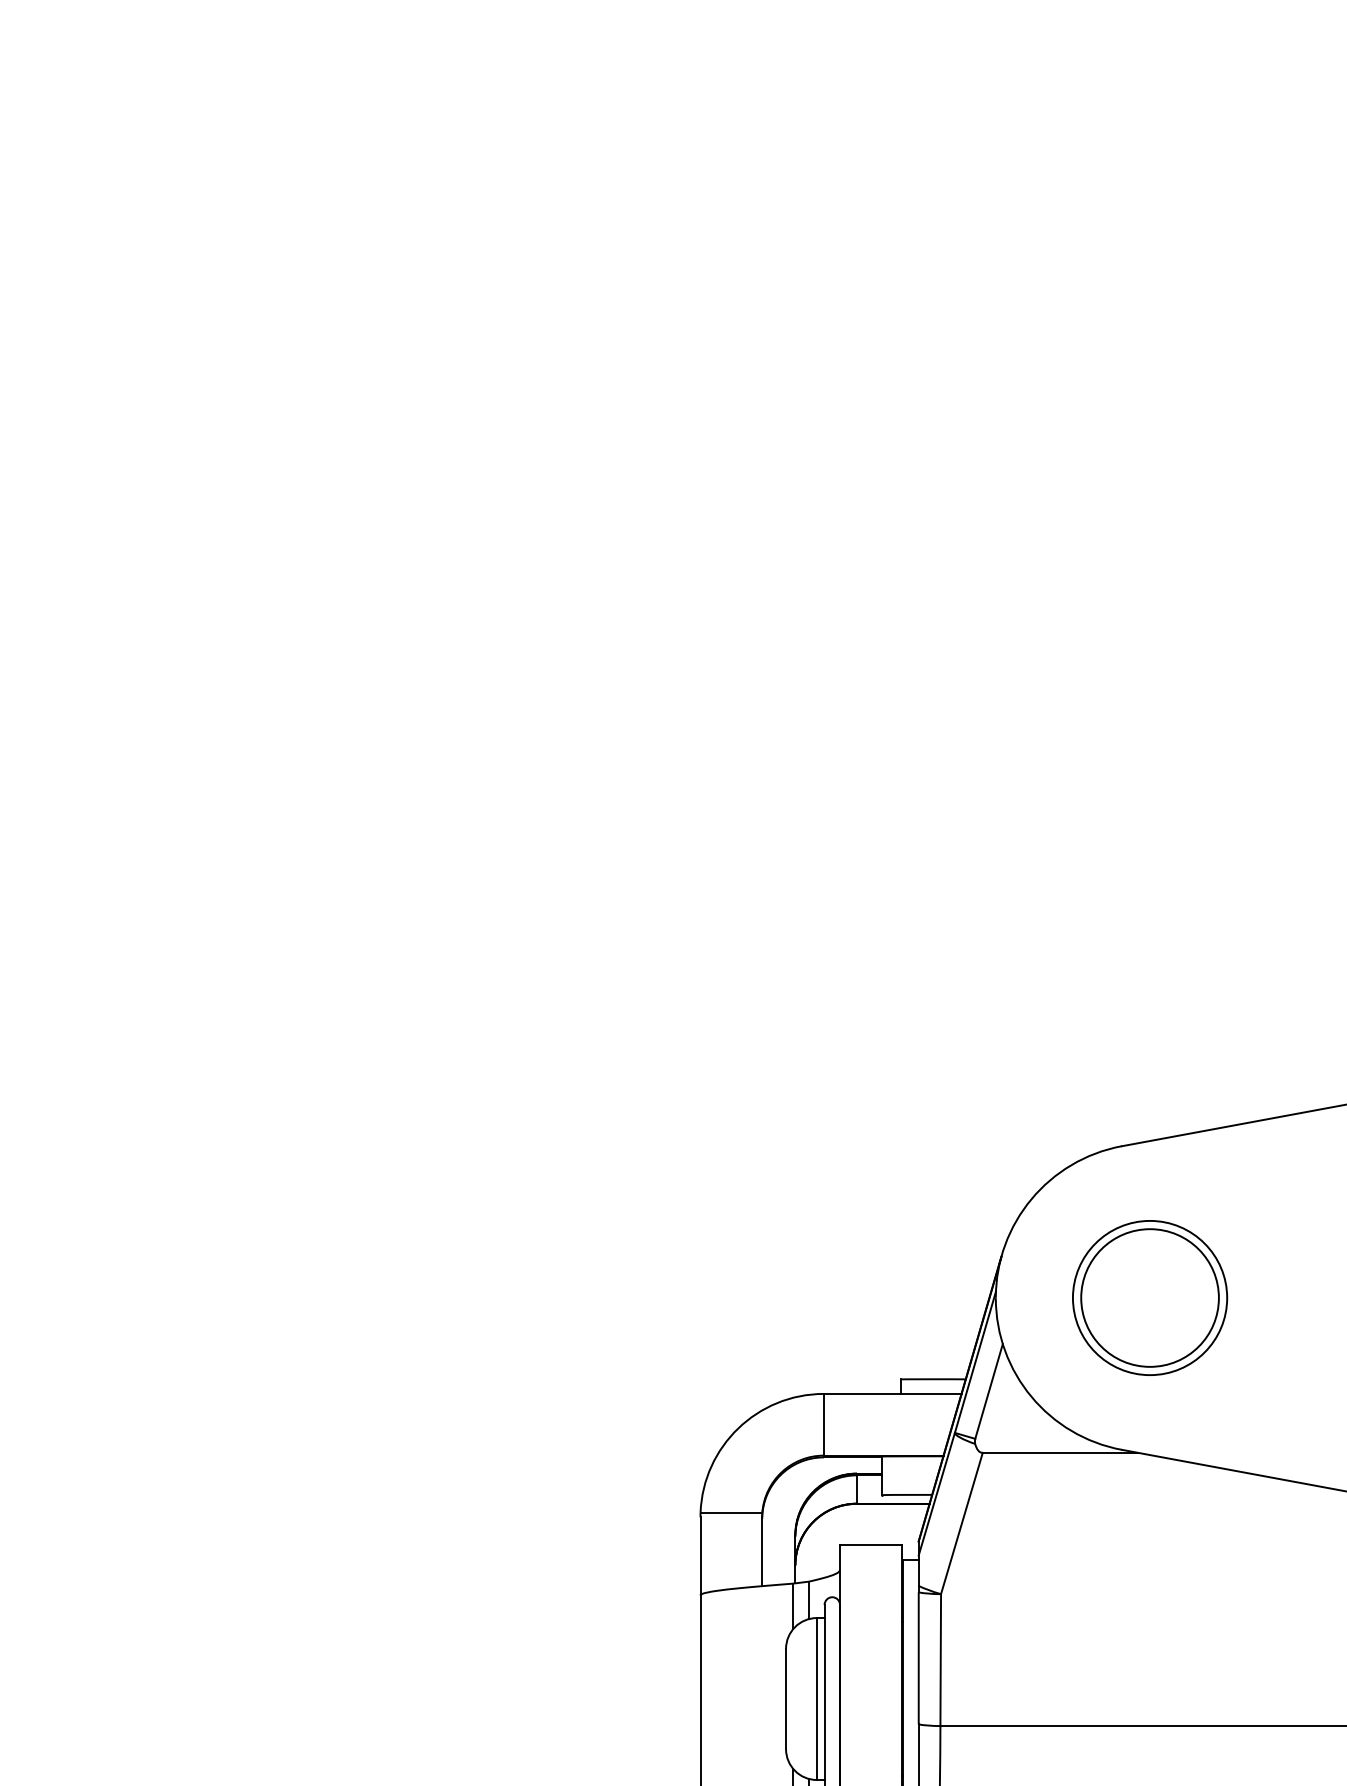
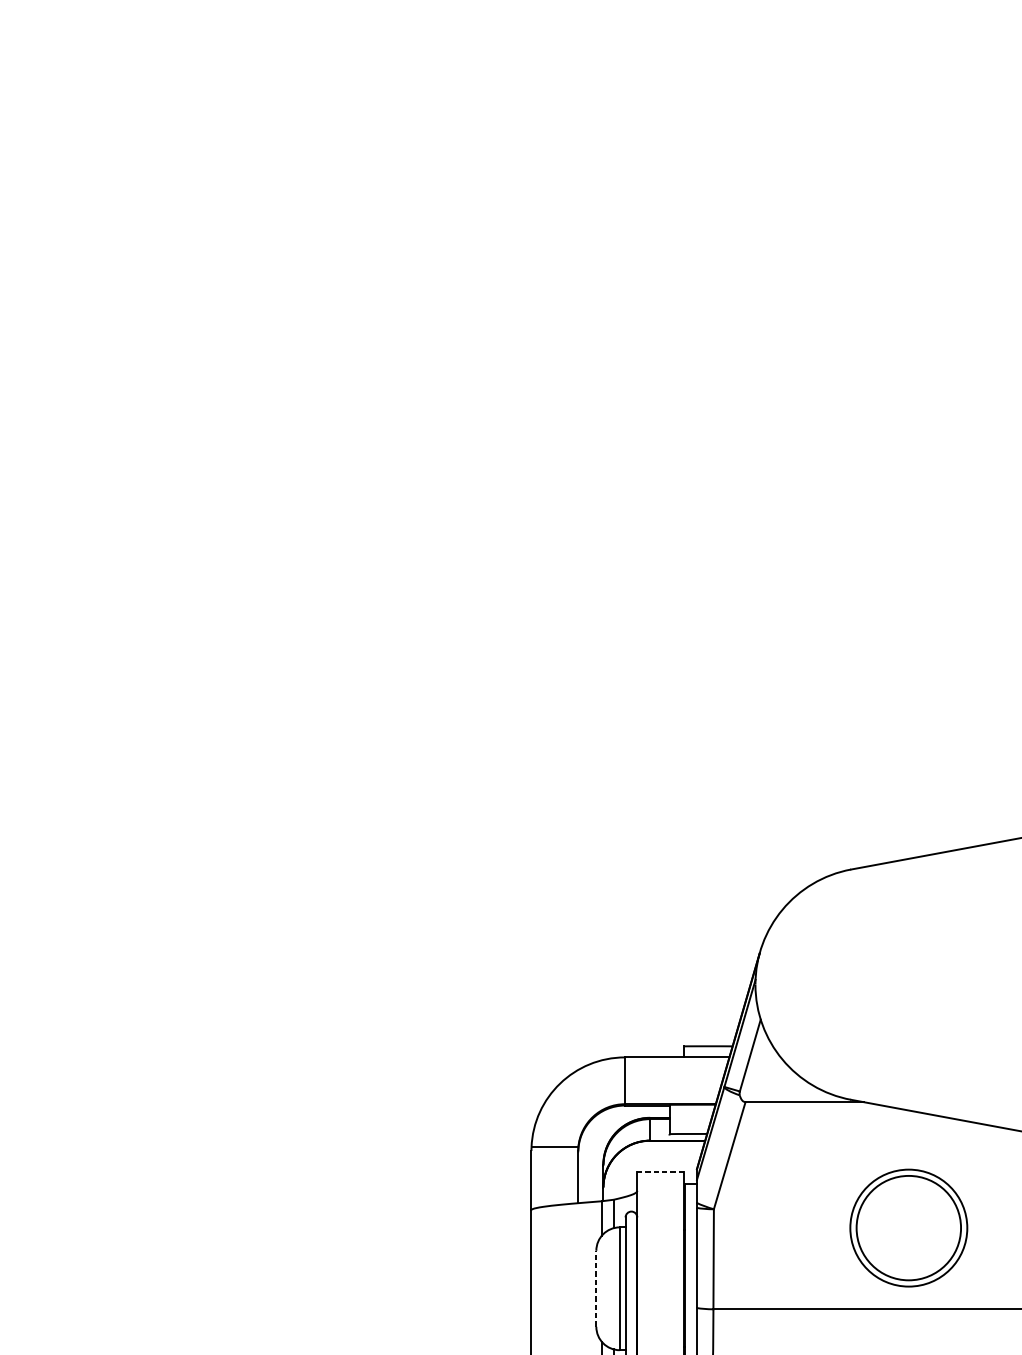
part: (1150, 1297) -> (909, 1227), moved
line: (870, 1544) -> (660, 1171), solid -> dashed
line: (786, 1698) -> (596, 1288), solid -> dashed

